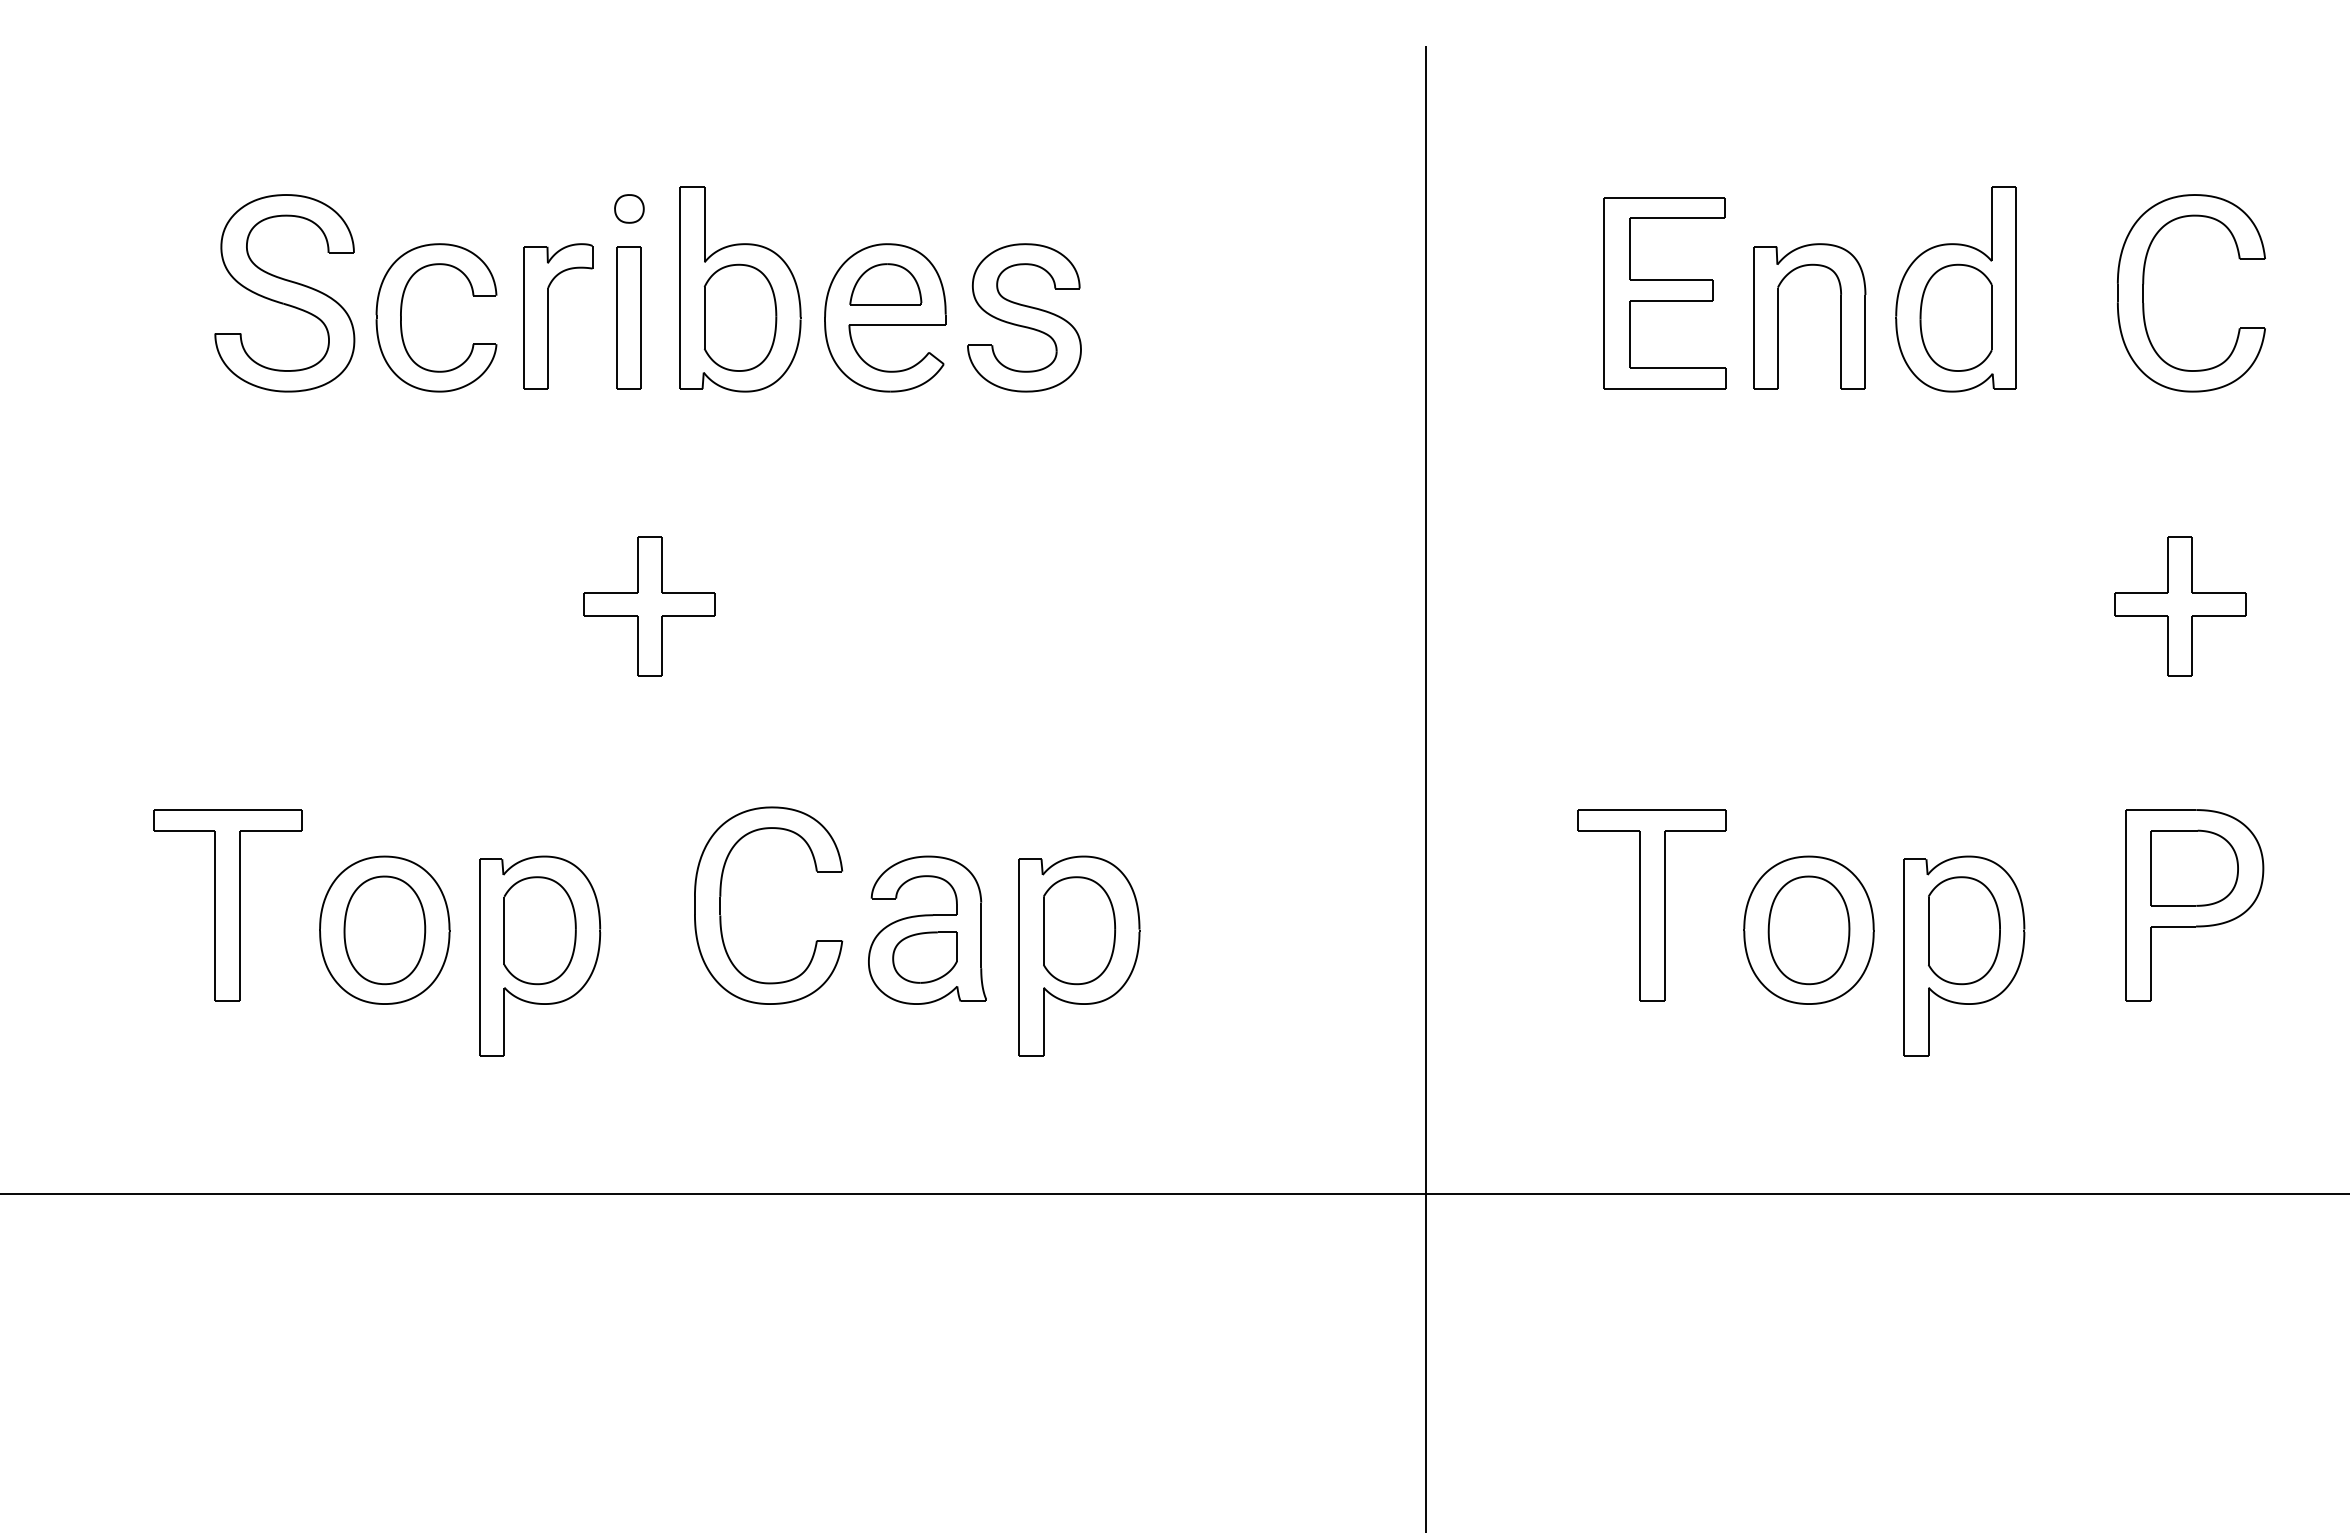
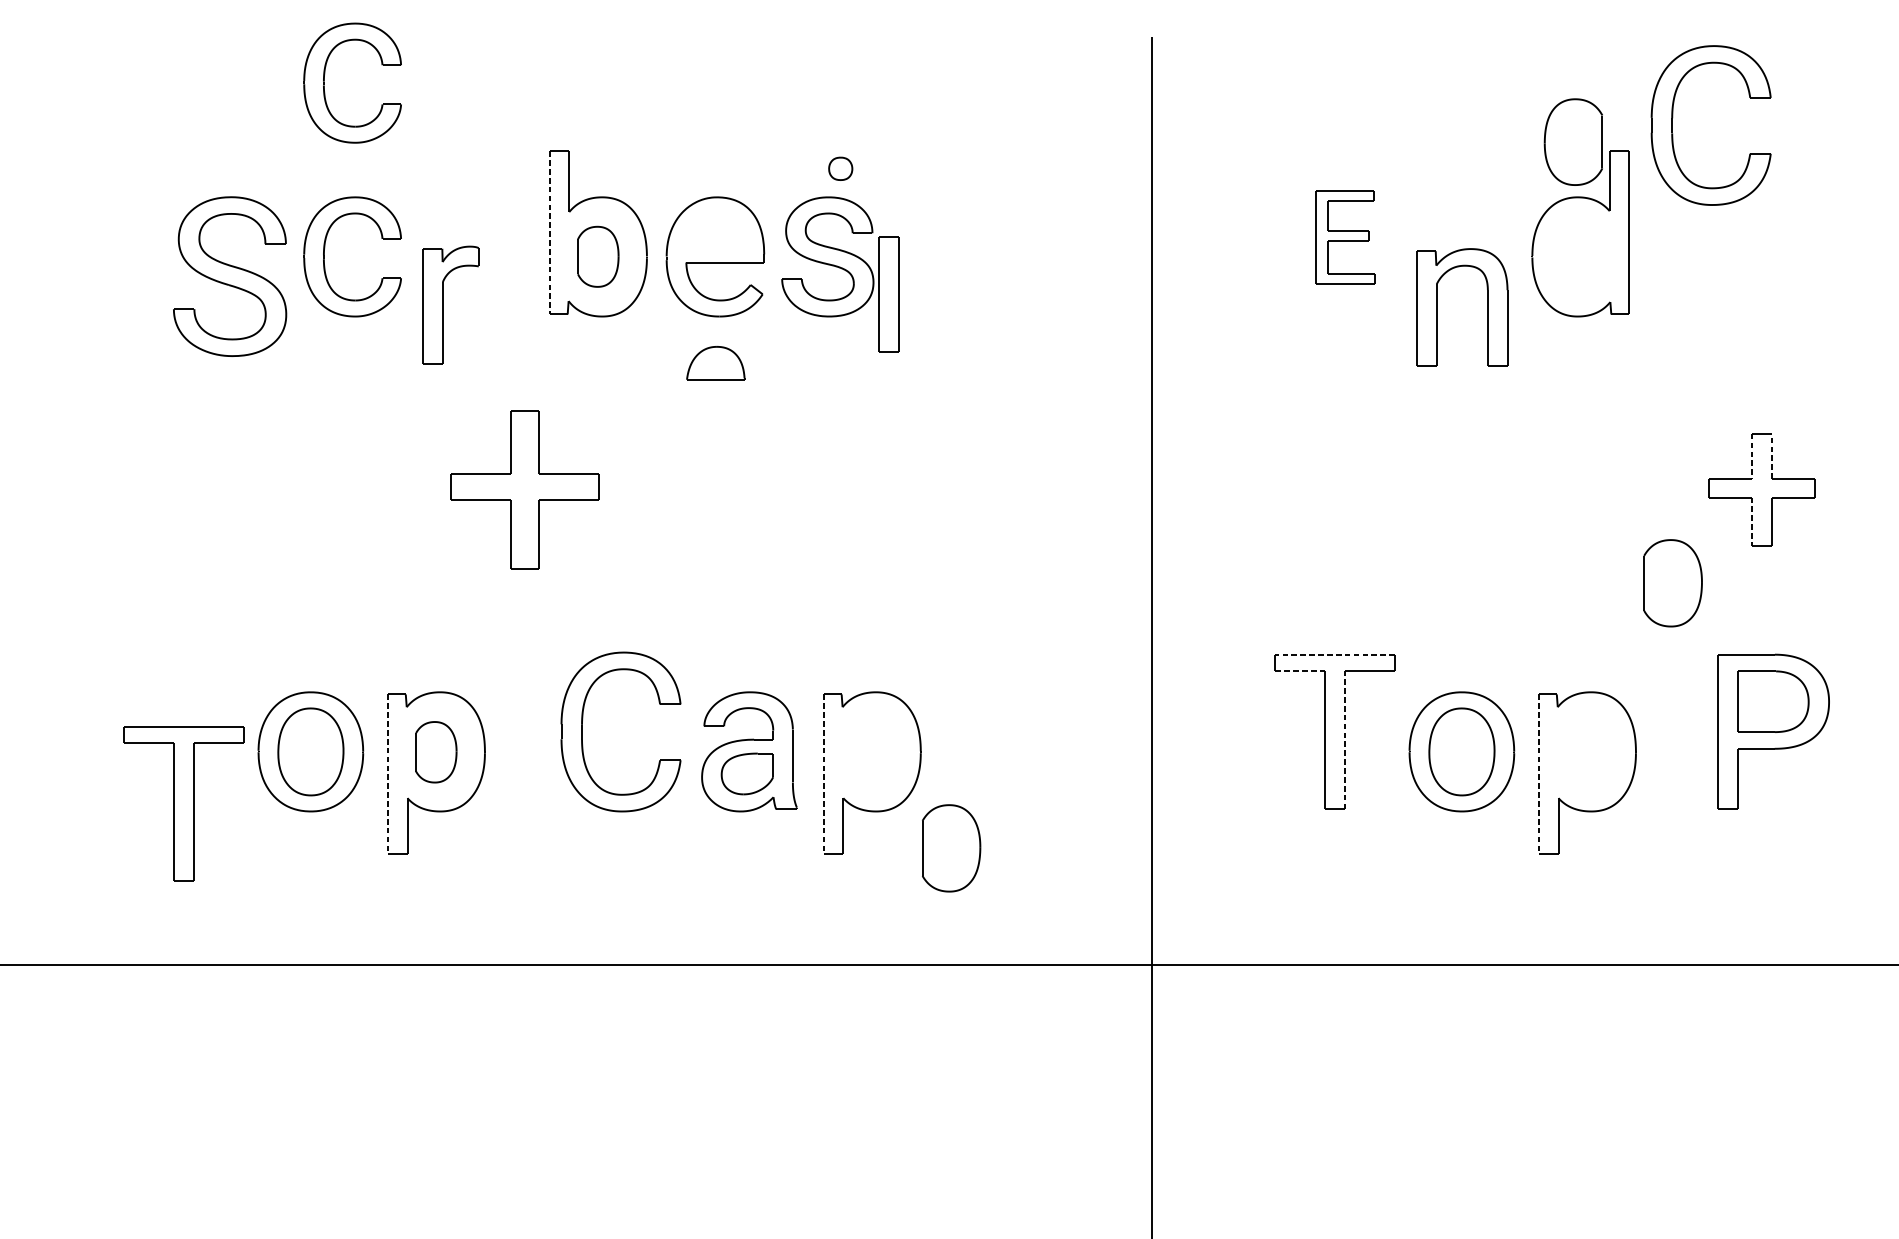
part: (401, 102) -> (324, 82), added
part: (629, 208) -> (840, 168), moved
part: (885, 284) -> (715, 363), moved
line: (680, 288) -> (549, 233), solid -> dashed
part: (284, 293) -> (229, 276), moved
part: (1664, 293) -> (1345, 237), size x0.6
part: (2143, 293) -> (1672, 125), moved
part: (548, 316) -> (443, 305), moved
part: (1778, 316) -> (1437, 307), moved
part: (628, 317) -> (888, 294), moved
part: (740, 317) -> (598, 256), size x0.7
part: (1955, 317) -> (1573, 141), moved
line: (2167, 564) -> (1751, 456), solid -> dashed
line: (2192, 564) -> (1771, 456), solid -> dashed
part: (649, 606) -> (524, 490), size x1.4
line: (2167, 646) -> (1751, 522), solid -> dashed
line: (1651, 810) -> (1334, 655), solid -> dashed
line: (1608, 830) -> (1299, 671), solid -> dashed
part: (227, 905) -> (183, 803), moved
line: (1664, 915) -> (1345, 739), solid -> dashed
part: (539, 930) -> (435, 752), size x0.7
part: (1079, 930) -> (951, 848), moved
part: (1964, 930) -> (1673, 583), moved
line: (480, 958) -> (388, 774), solid -> dashed
line: (1019, 958) -> (823, 774), solid -> dashed
line: (1904, 958) -> (1539, 774), solid -> dashed

